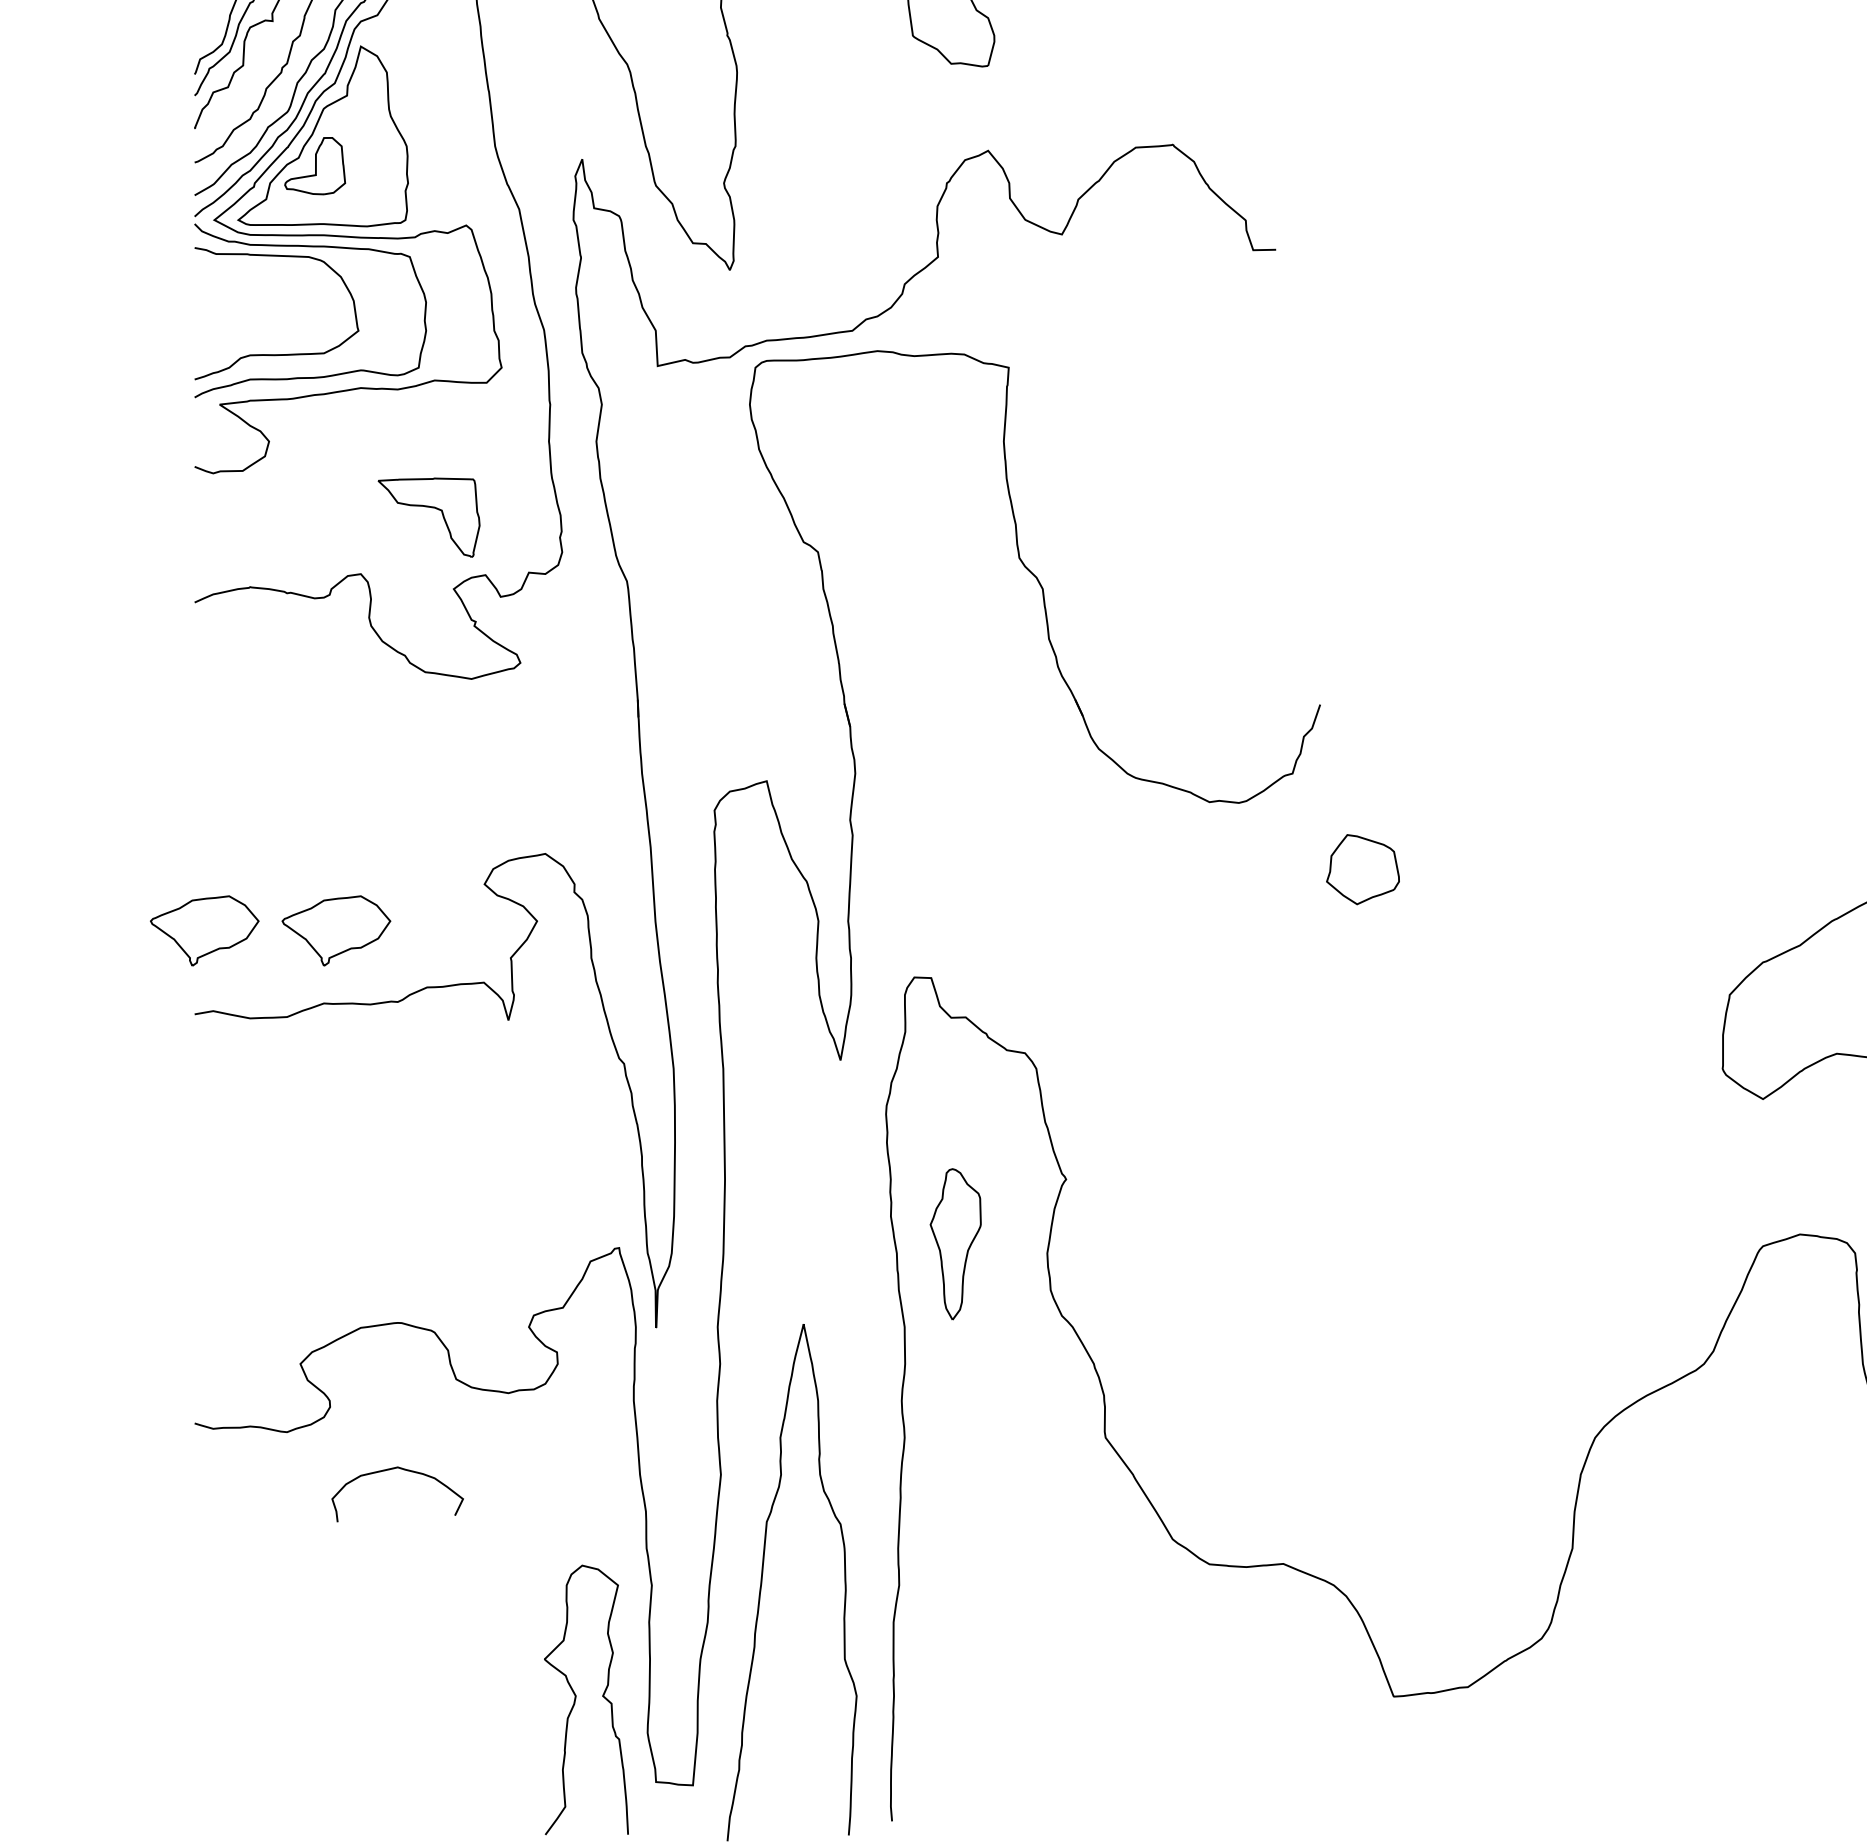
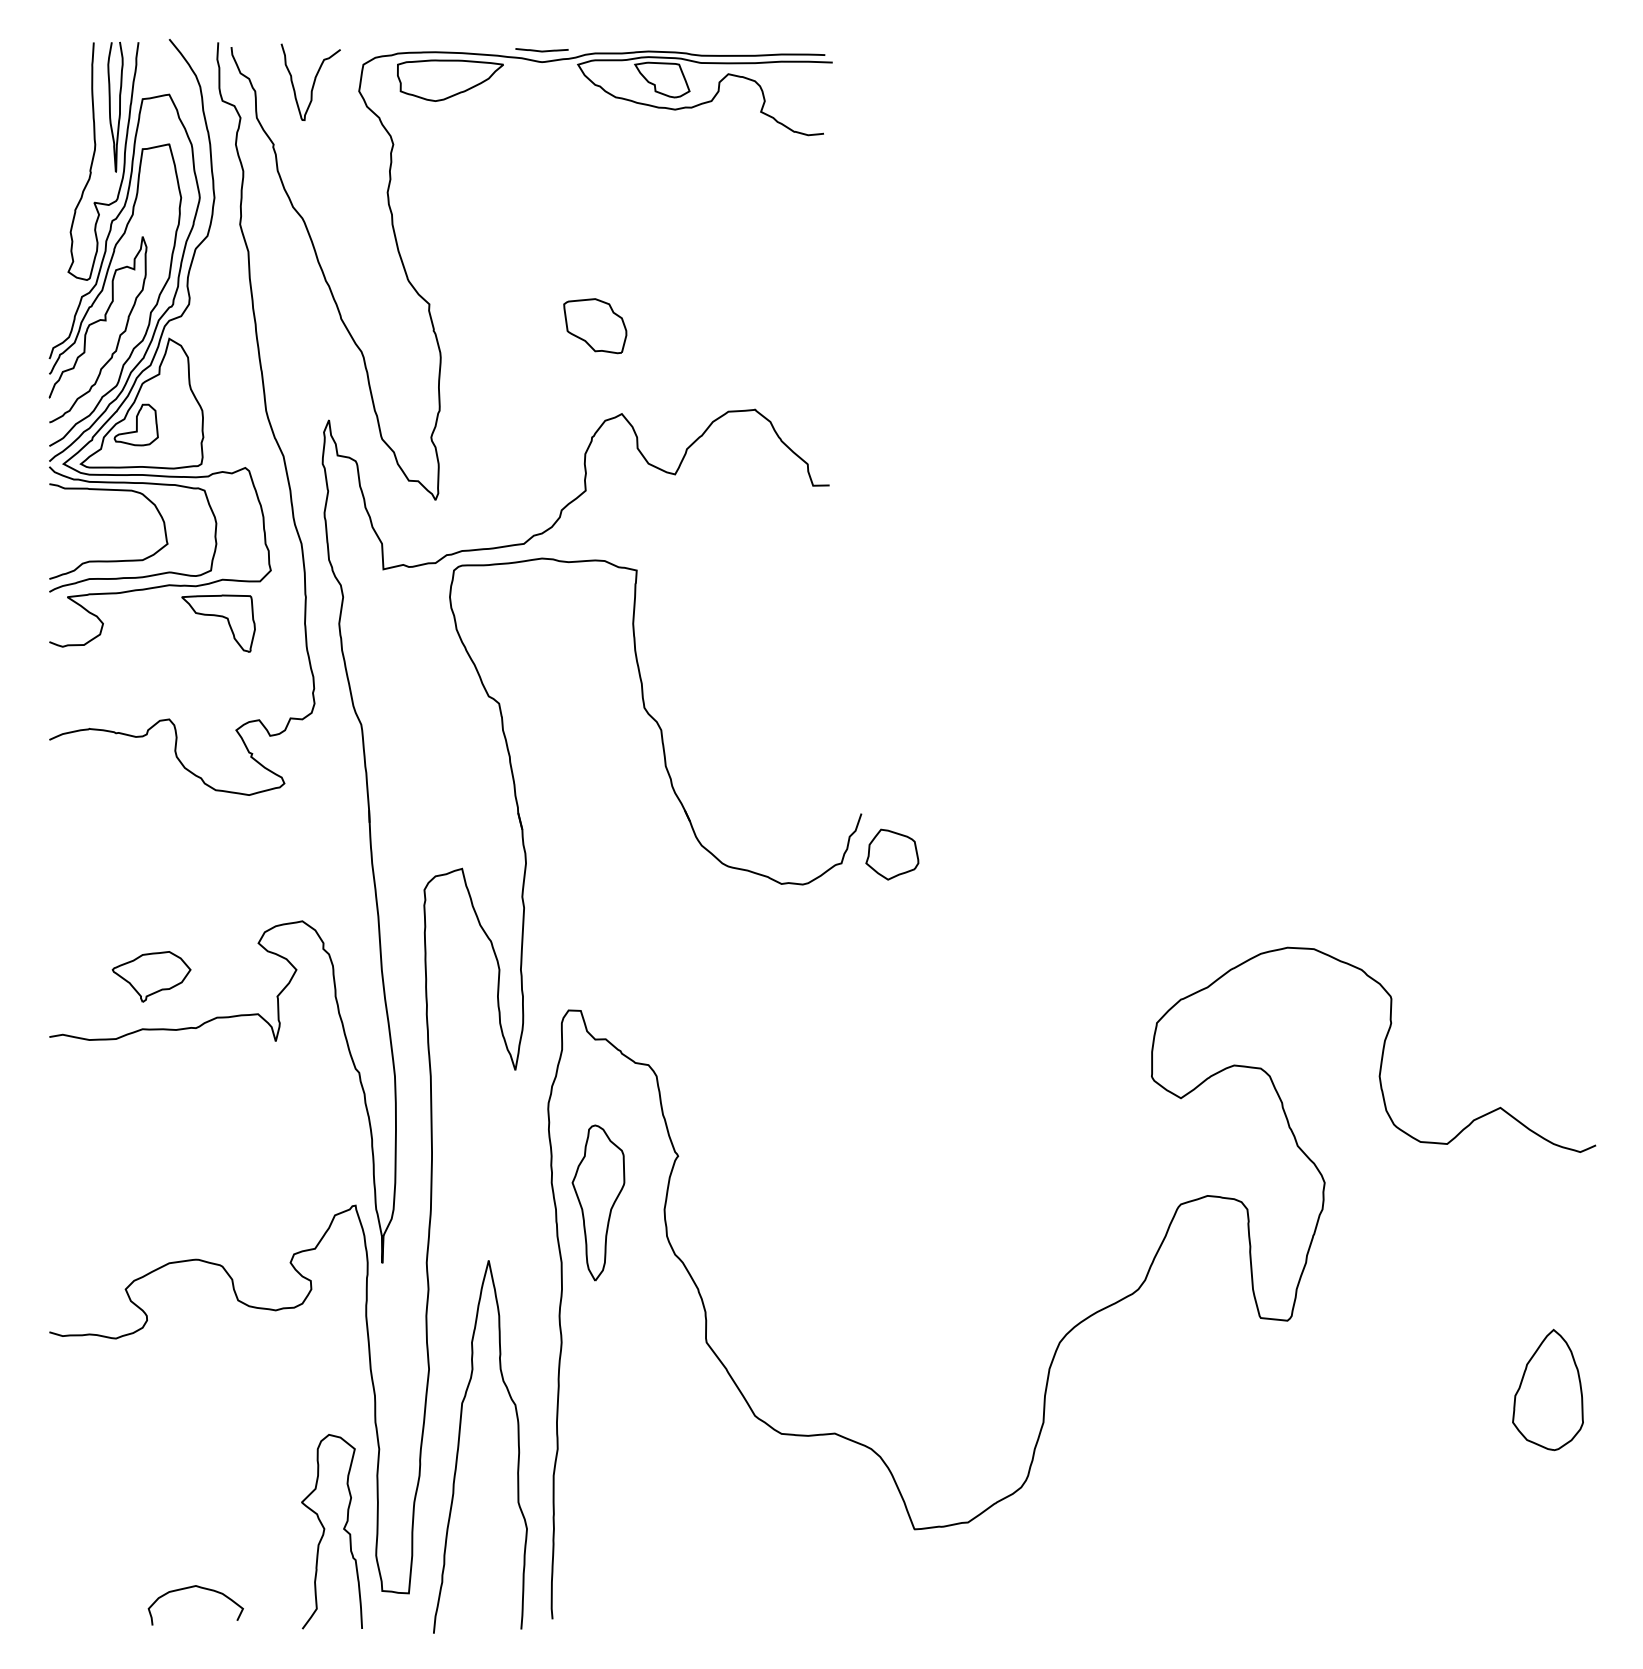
part: (431, 509) -> (220, 617), moved
part: (1363, 869) -> (892, 854), moved
part: (204, 930) -> (56, 976), removed
part: (955, 1243) -> (598, 1202), size x1.43
curve: (390, 1470) -> (190, 1588), moved

